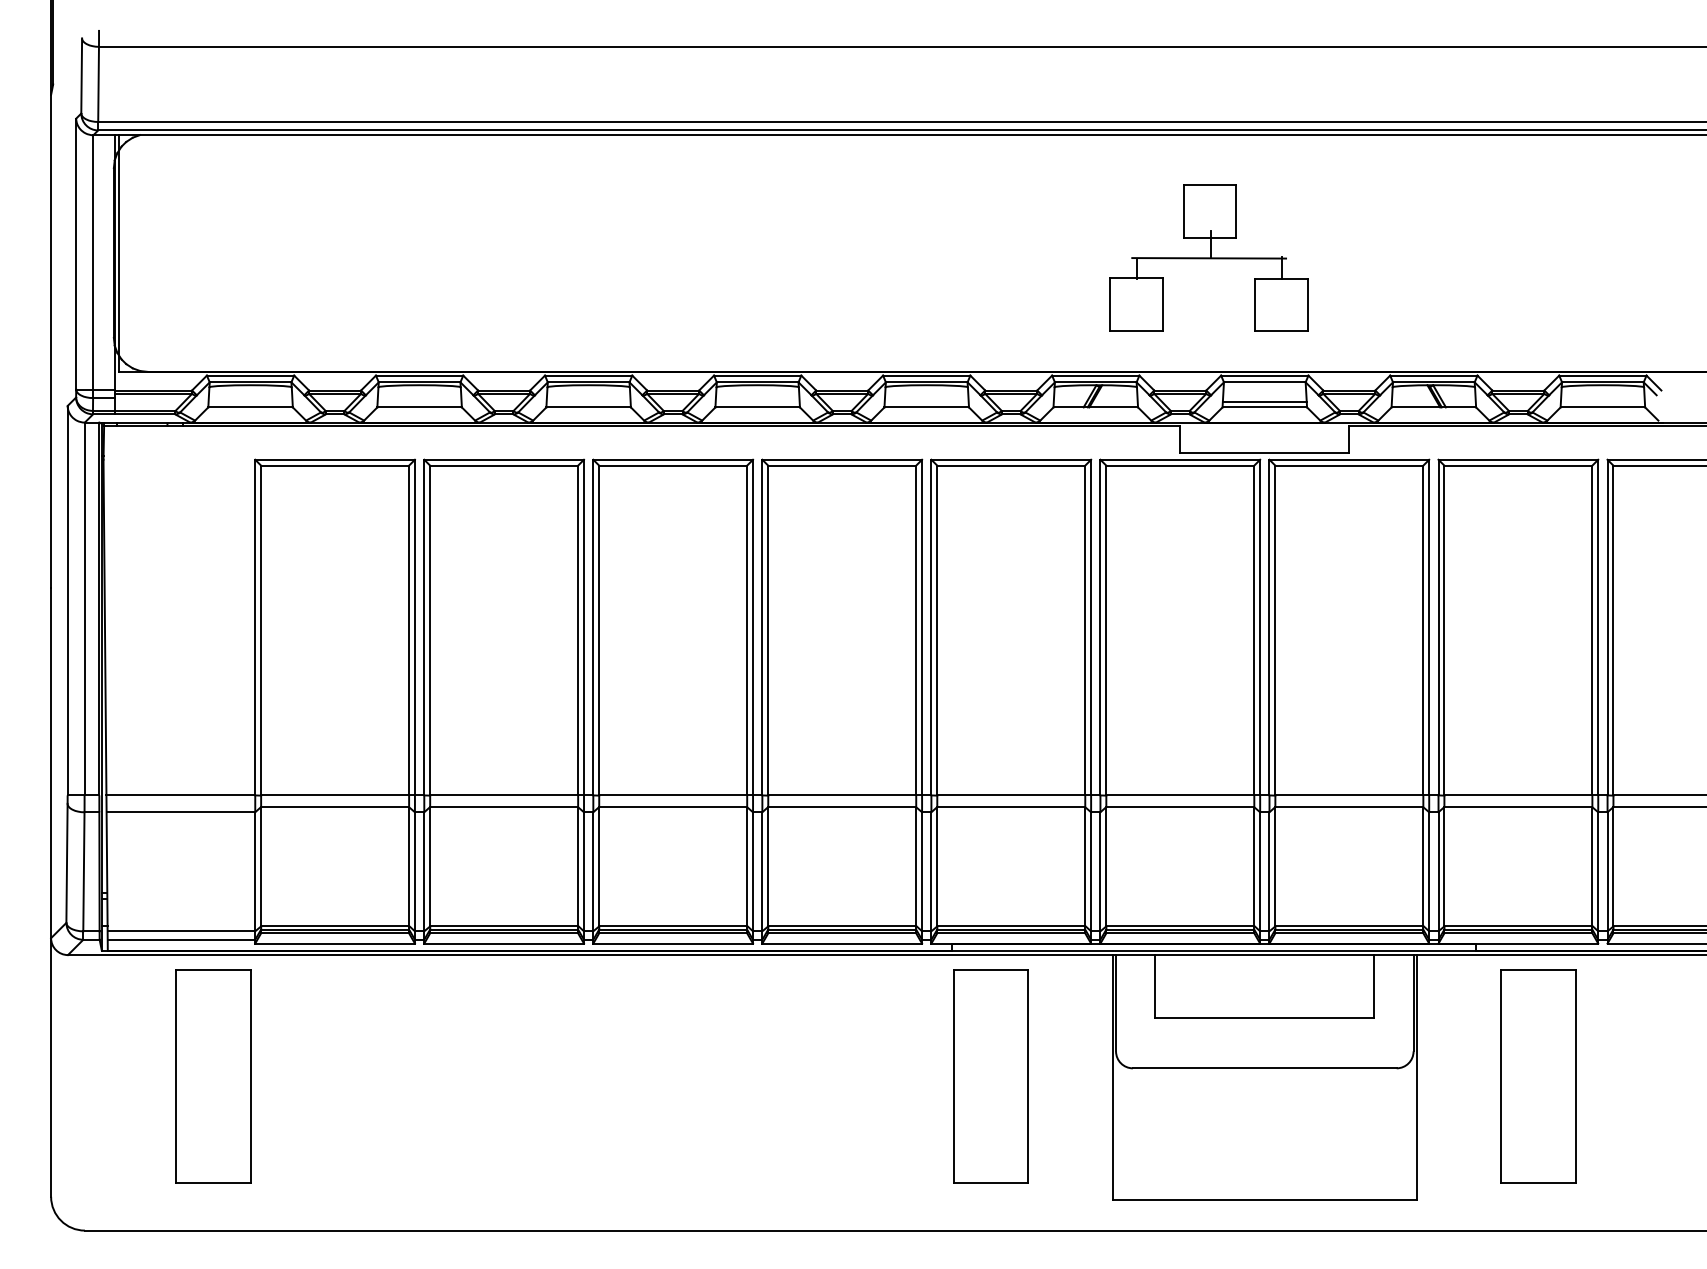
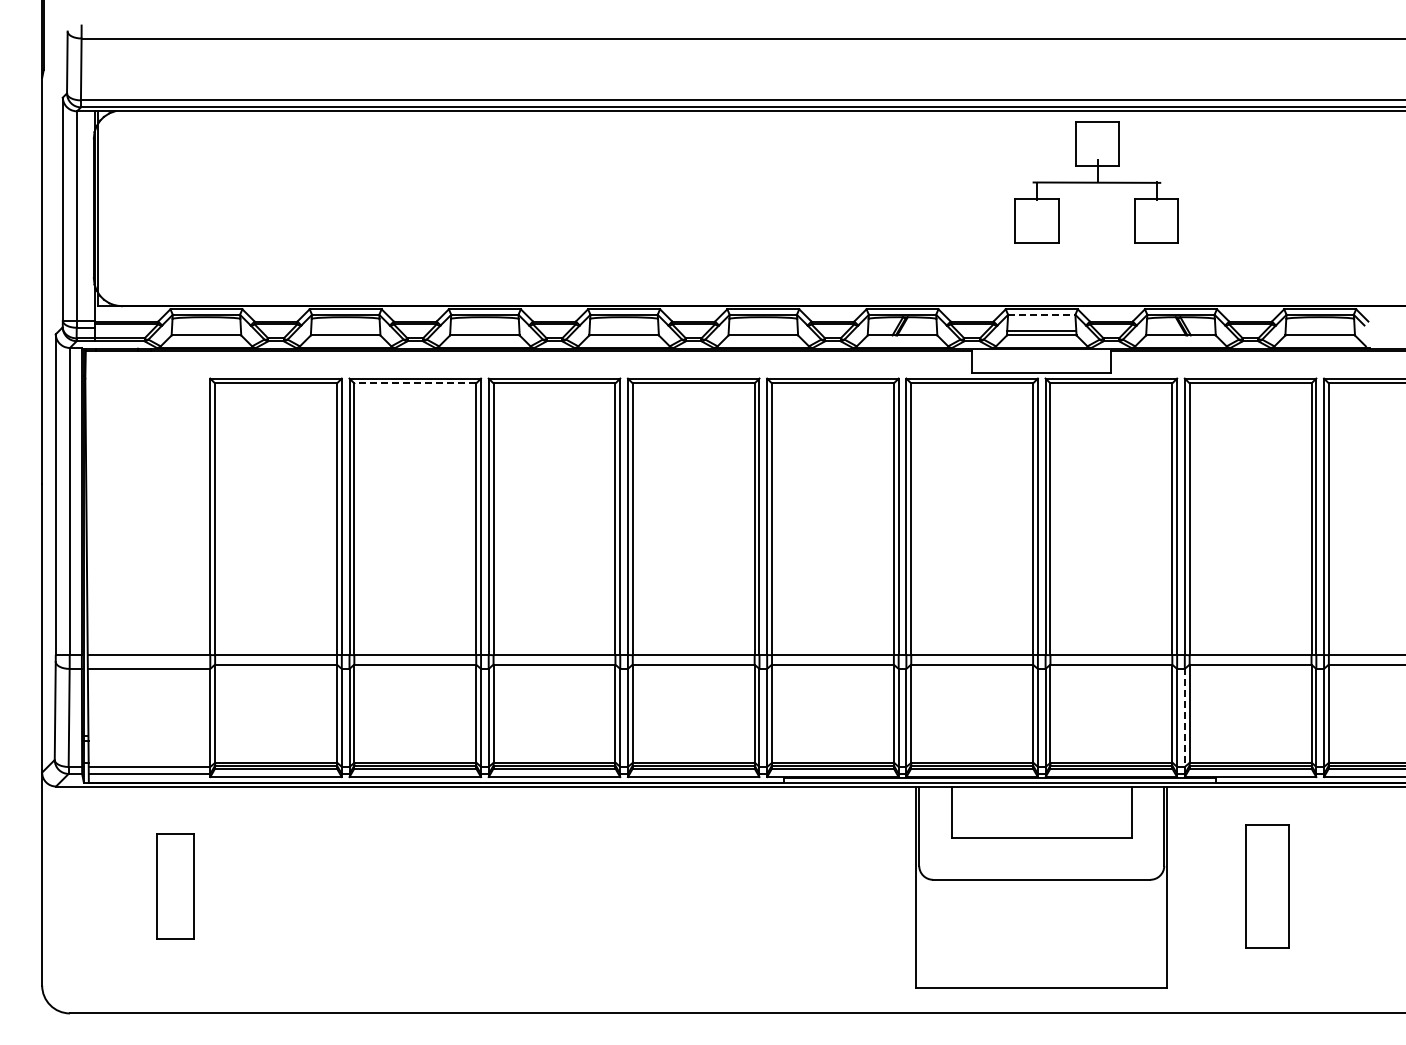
part: (1208, 258) -> (1096, 182), moved
line: (1264, 381) -> (1041, 314), solid -> dashed
line: (504, 465) -> (415, 383), solid -> dashed
line: (1438, 874) -> (1184, 720), solid -> dashed
part: (213, 1076) -> (175, 886), size x0.6
part: (991, 1076) -> (816, 886), removed
part: (1538, 1076) -> (1267, 886), size x0.7

